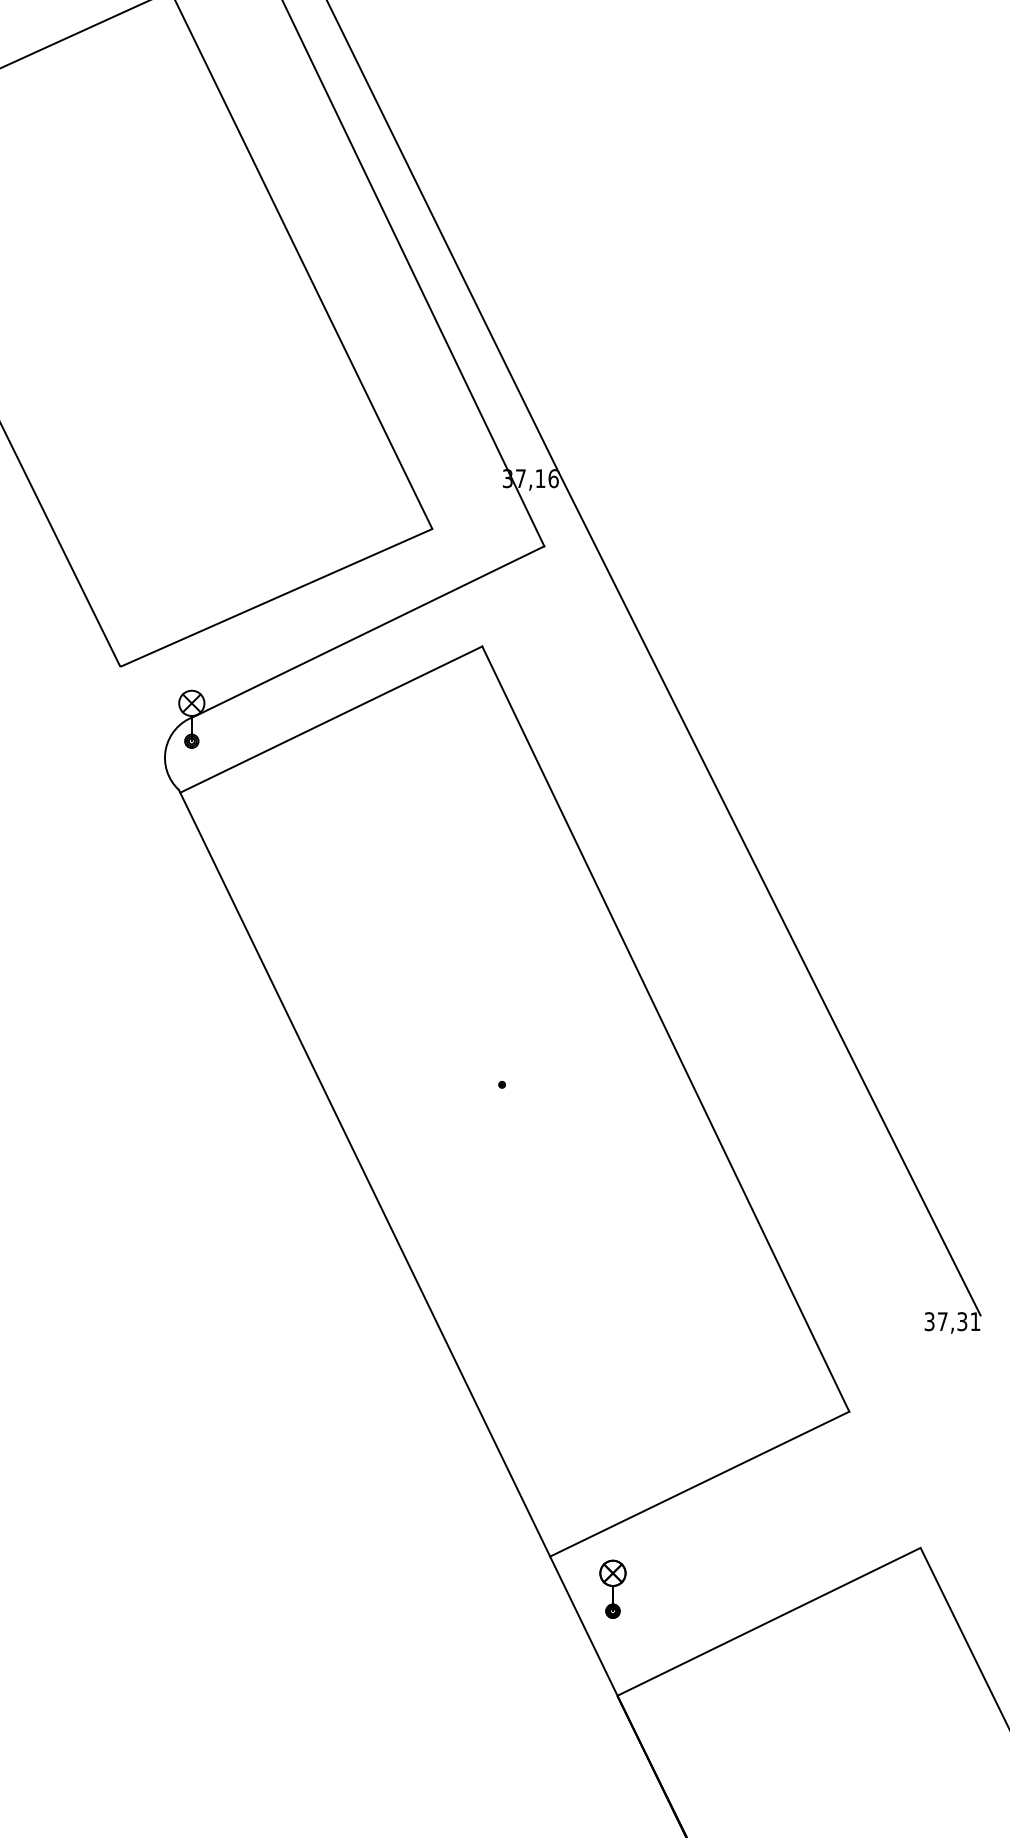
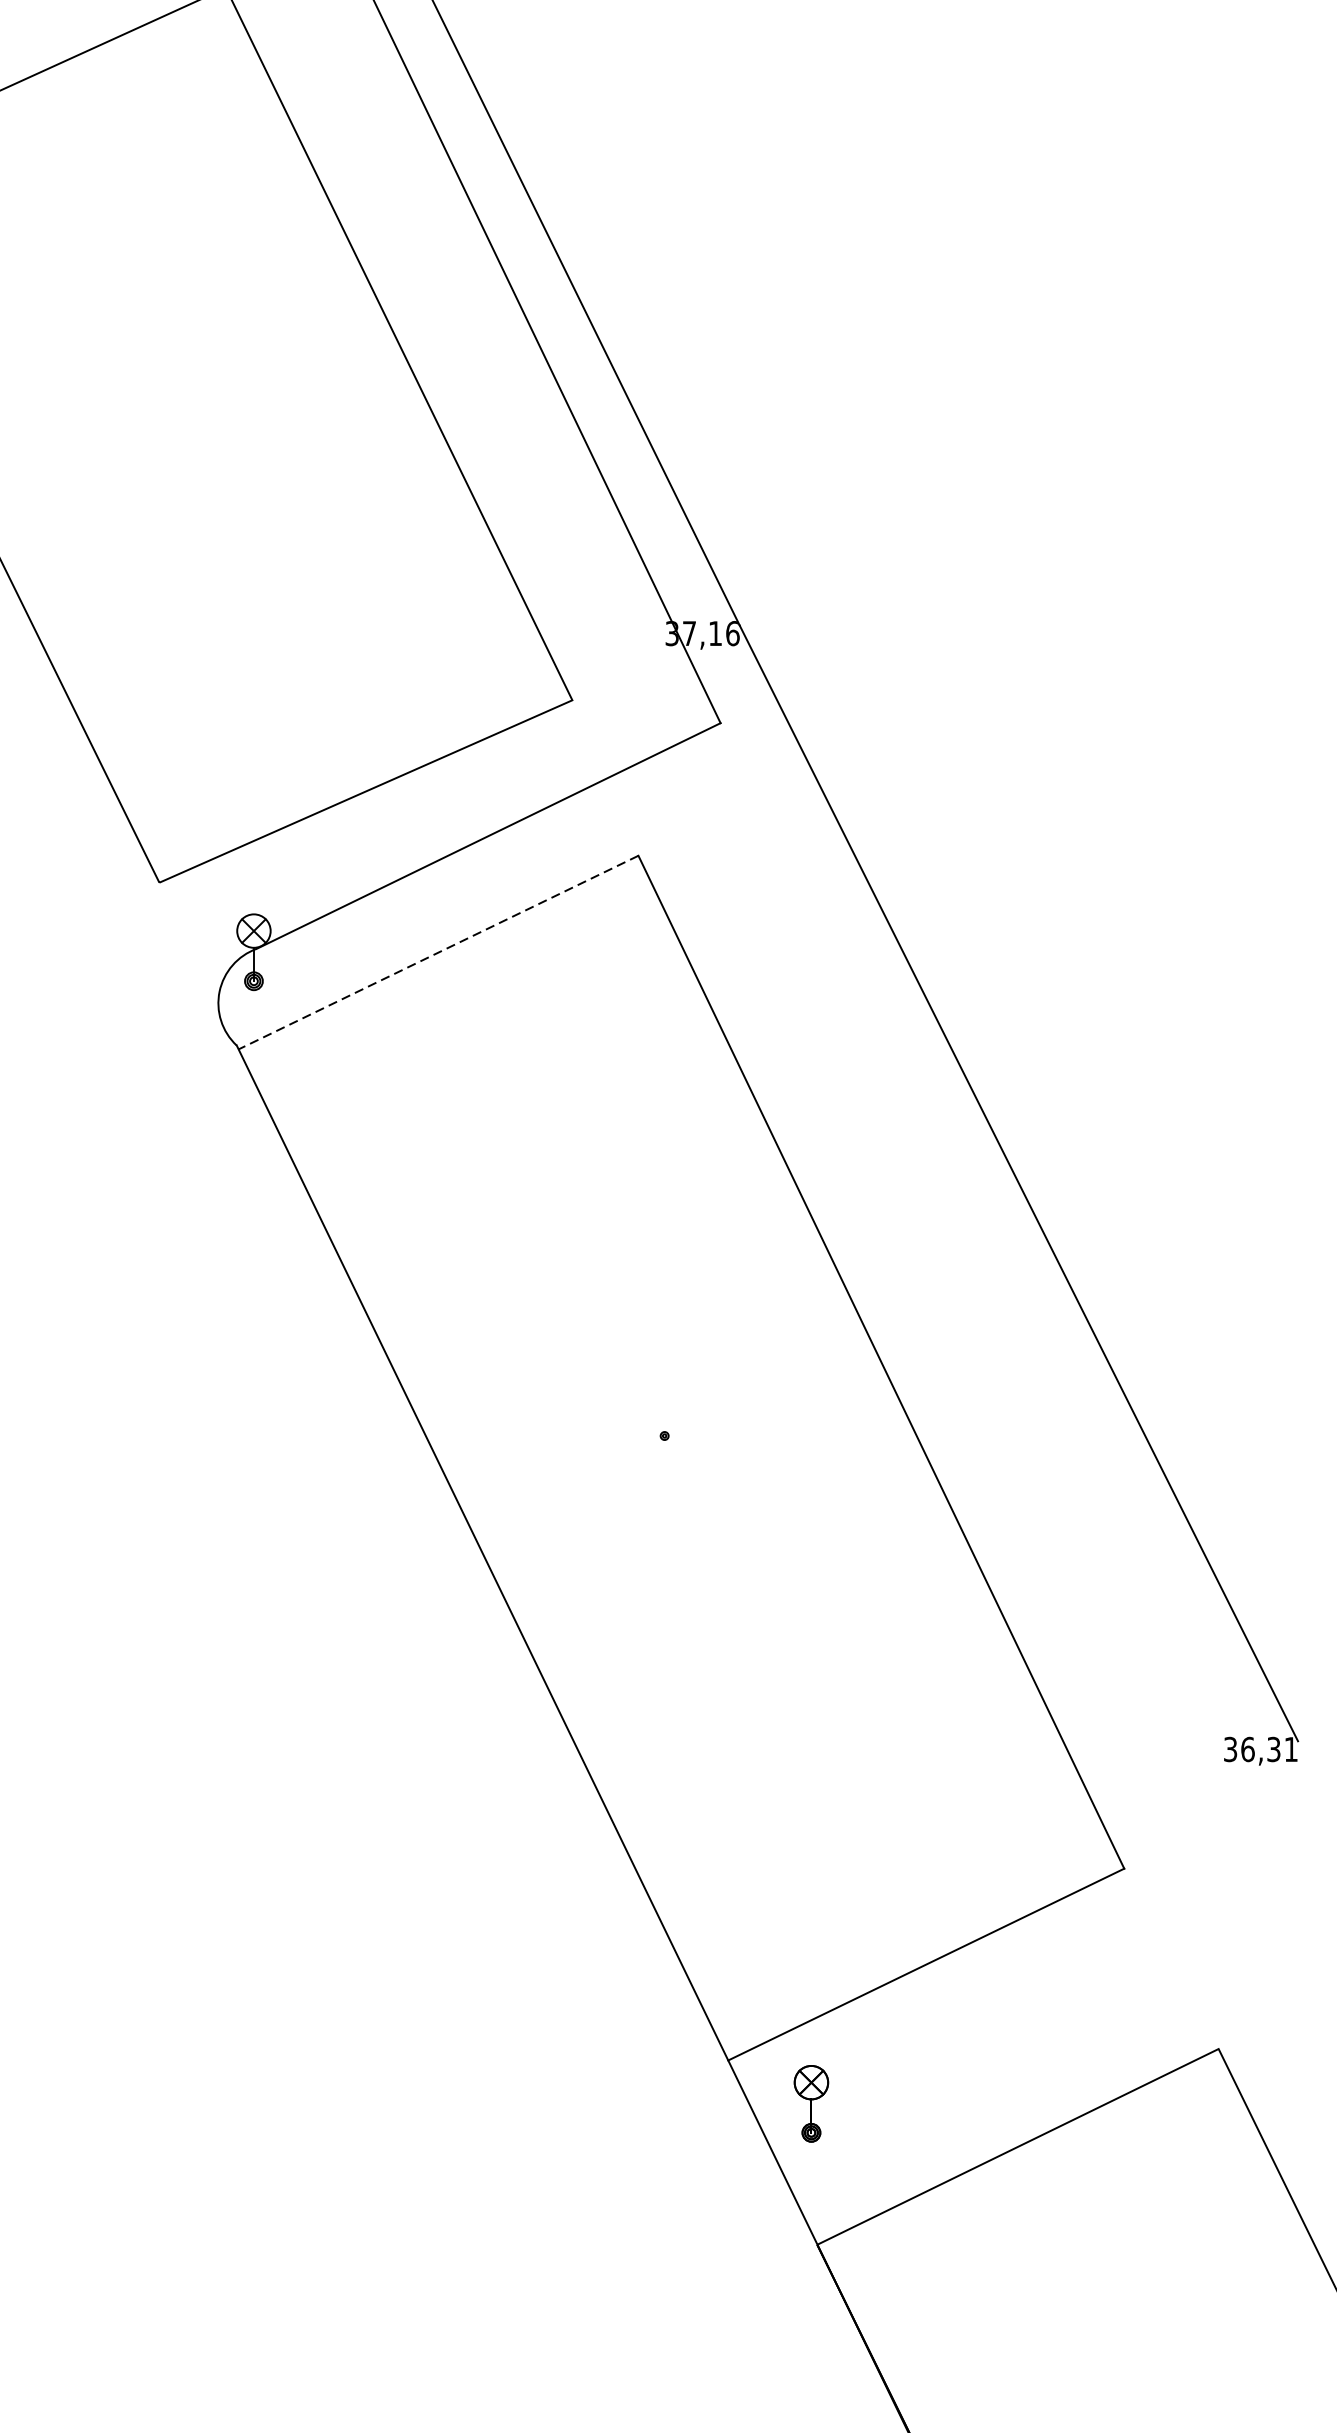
line: (331, 719) -> (438, 952), solid -> dashed
text: (942, 1321) -> (1247, 1749), 37,31 -> 36,31

